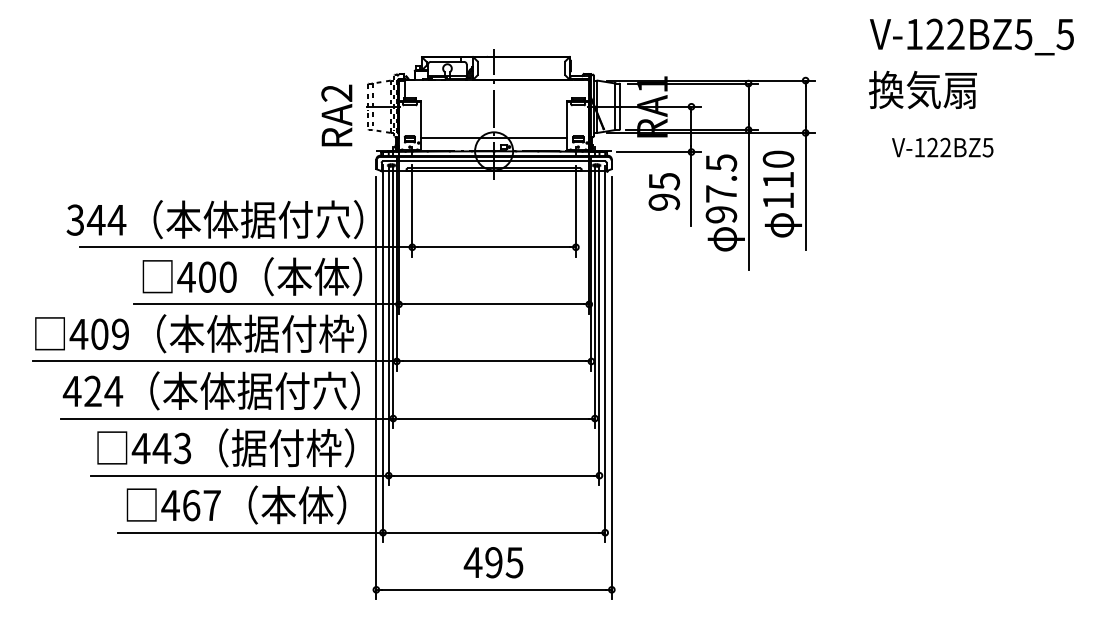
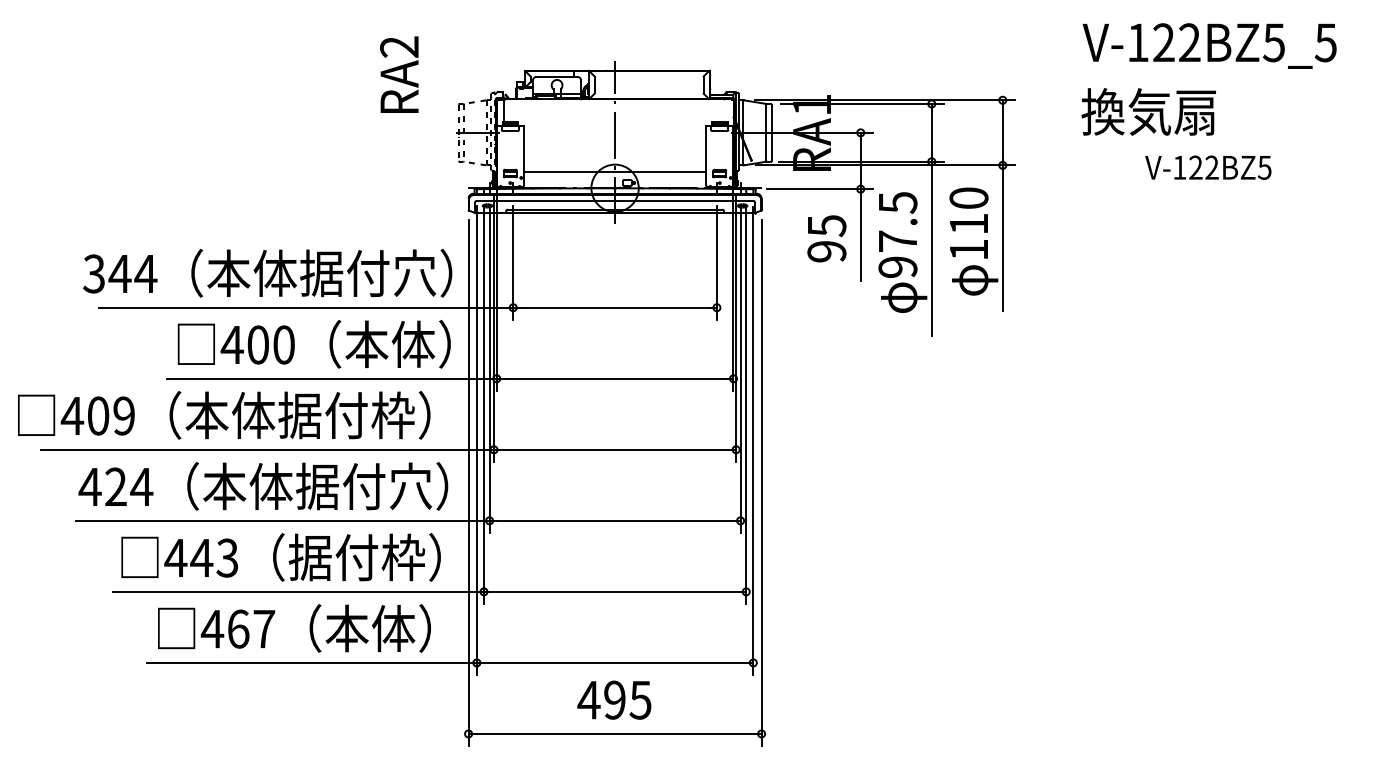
text: (336, 115) -> (399, 74), moved
text: (942, 147) -> (1208, 167), moved
text: (201, 333) -> (224, 415), moved

